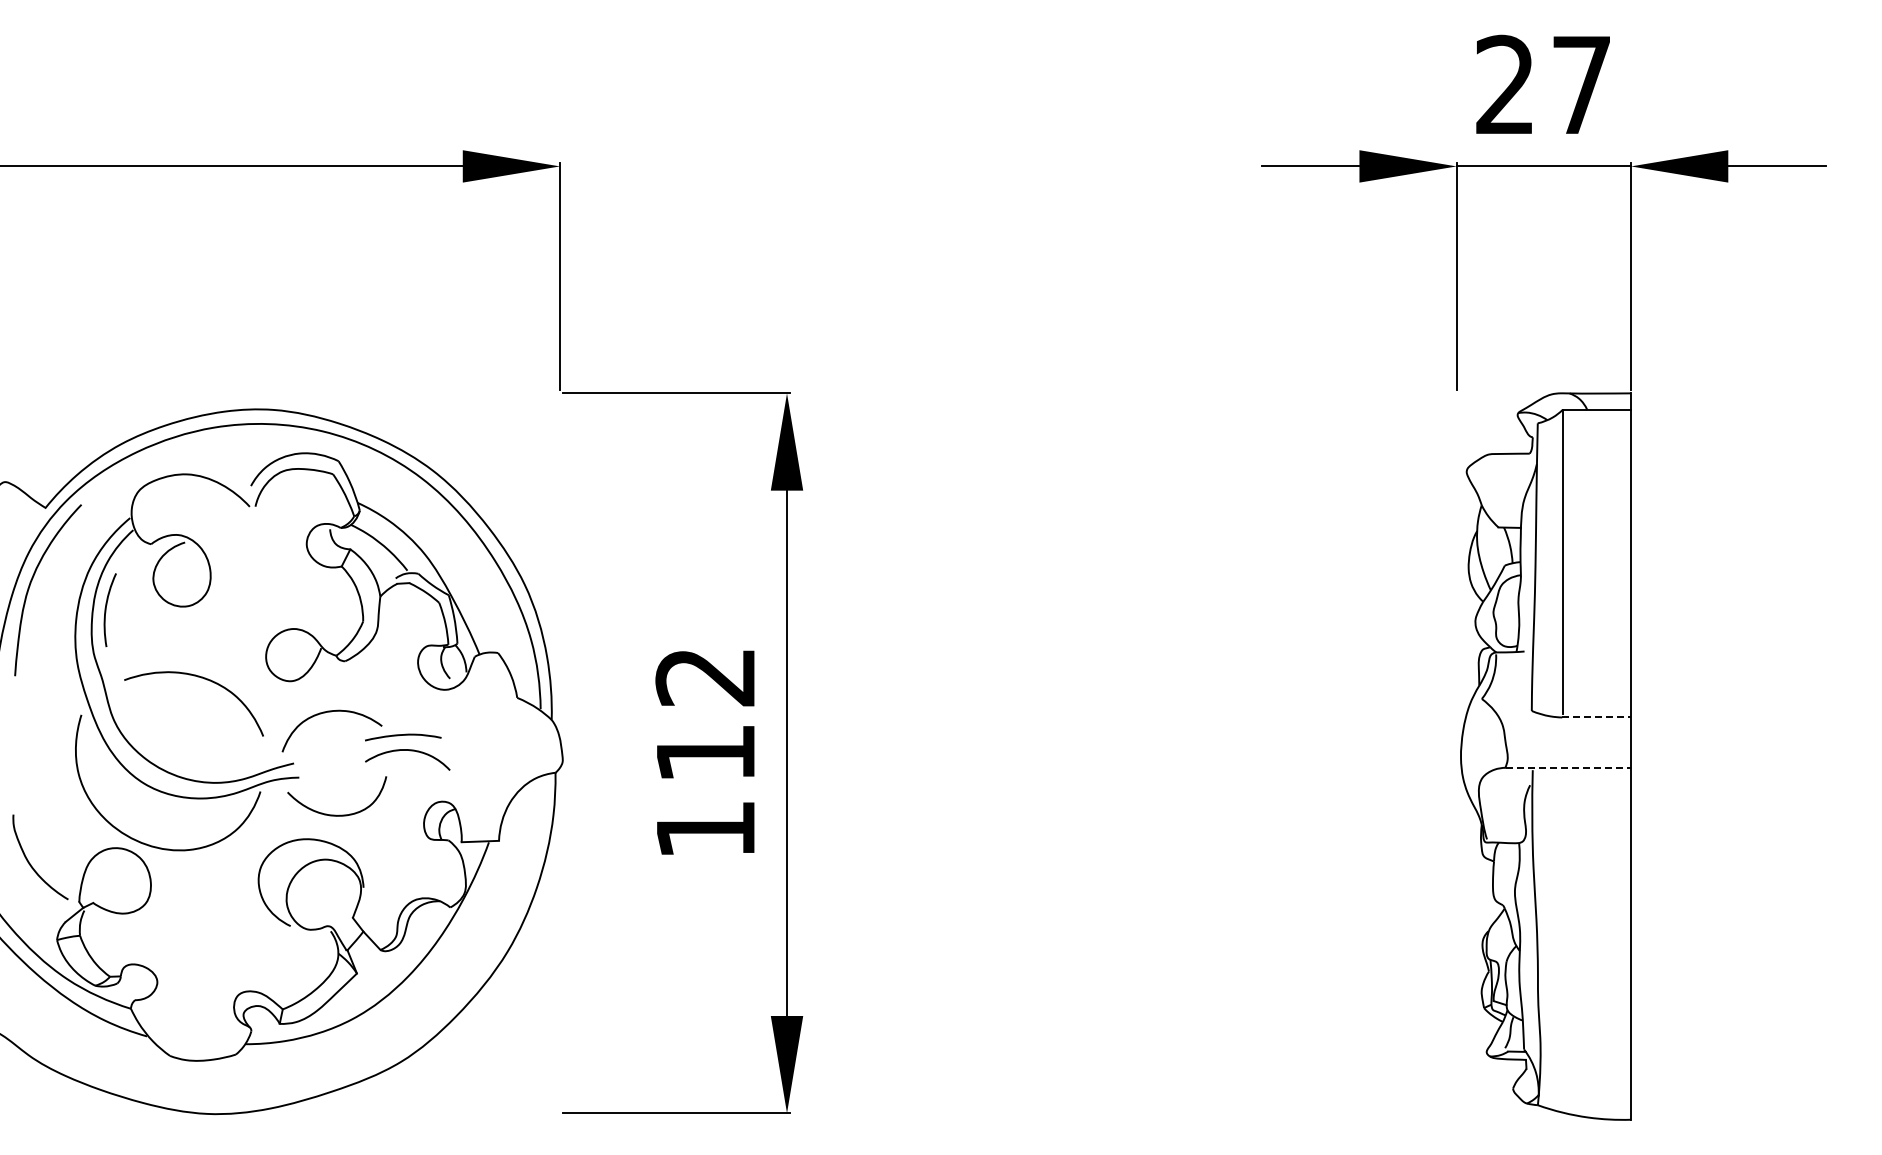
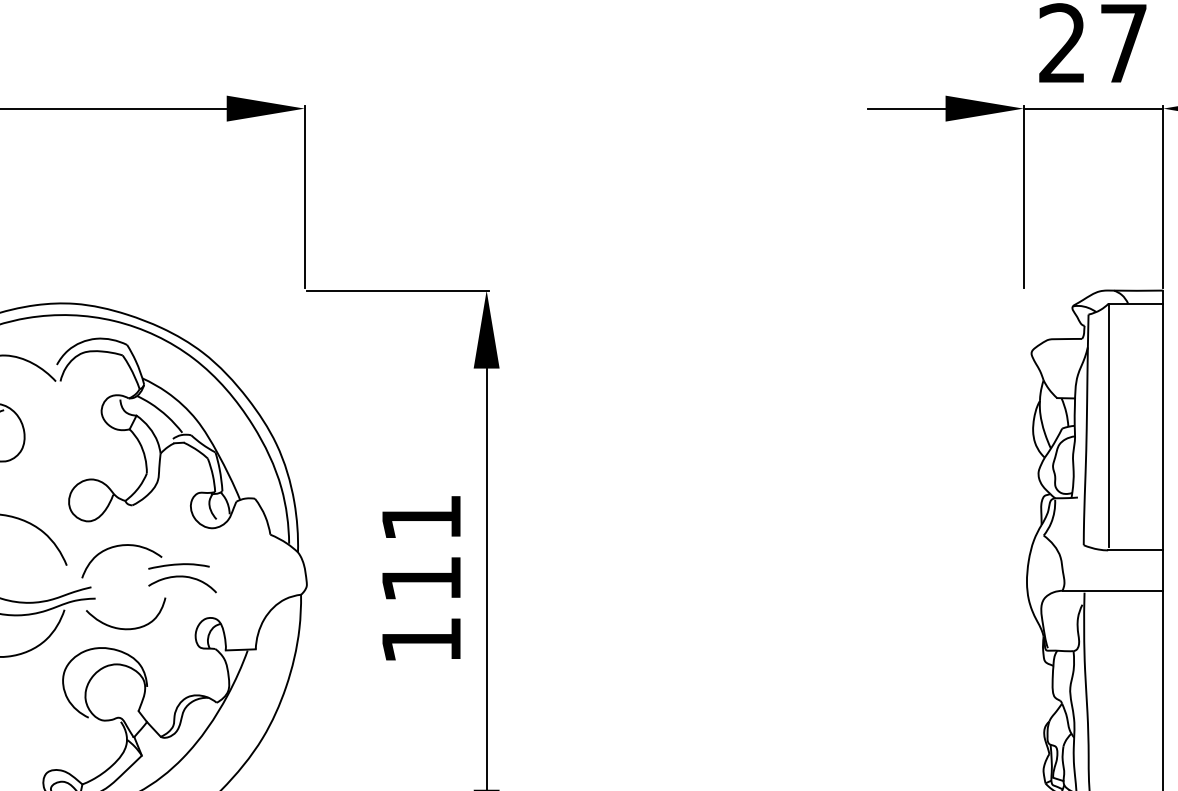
text: (704, 677) -> (420, 518), 112 -> 111
line: (1597, 717) -> (1136, 550), dashed -> solid
line: (1568, 767) -> (1113, 590), dashed -> solid

